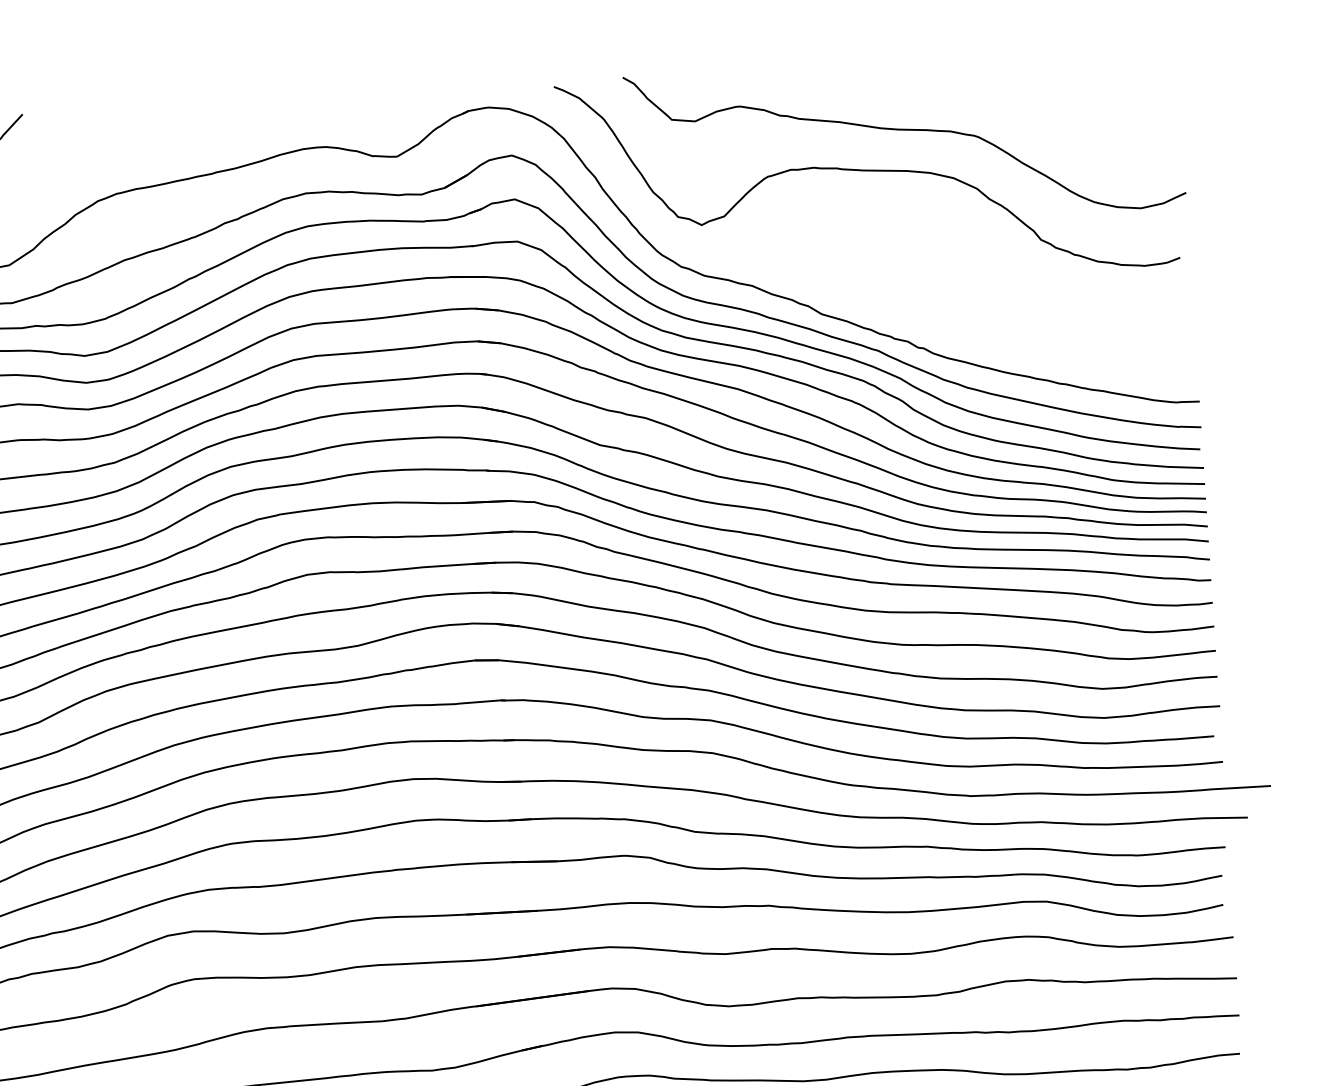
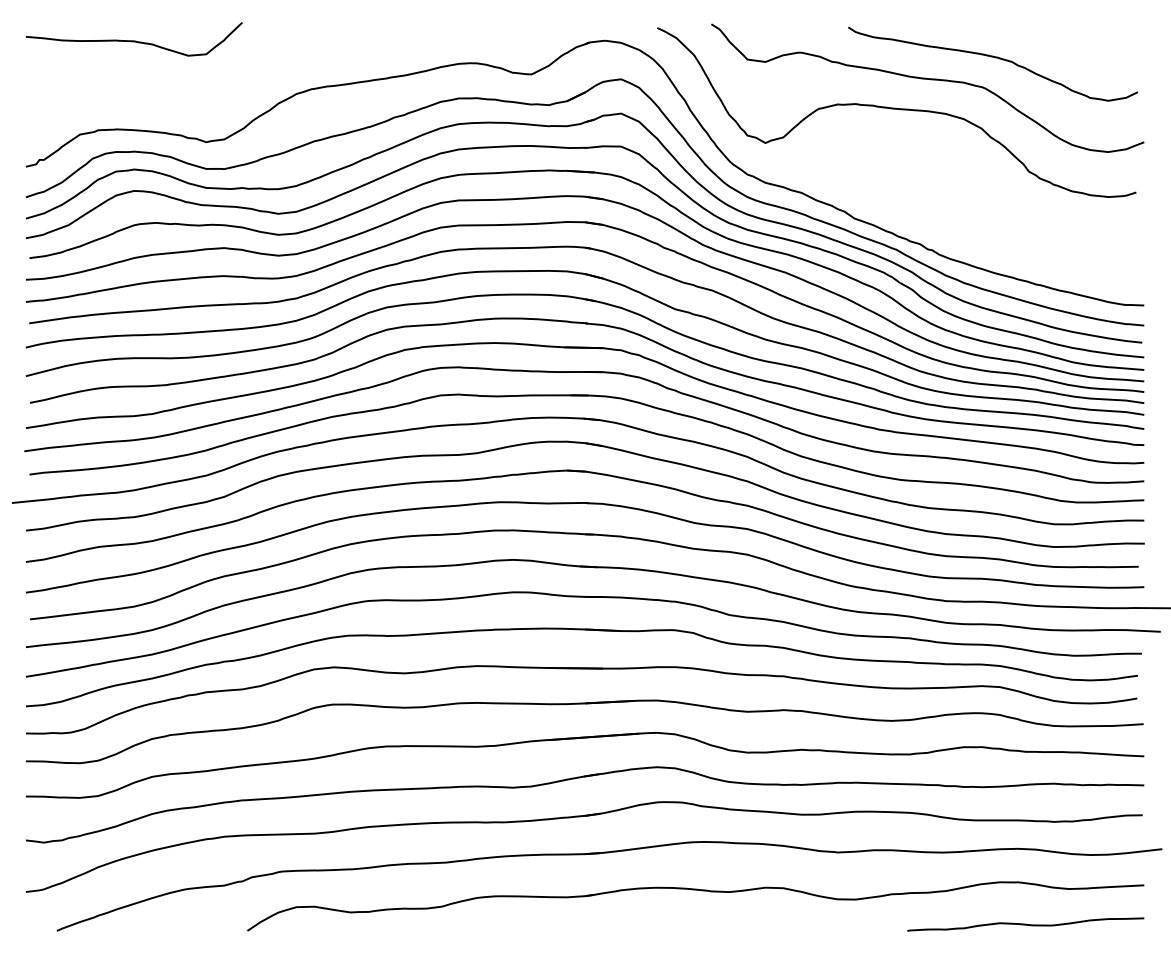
curve: (989, 97) -> (995, 58), added

